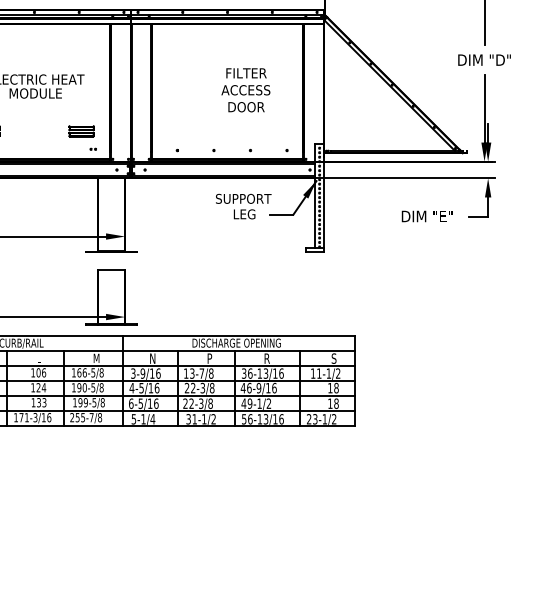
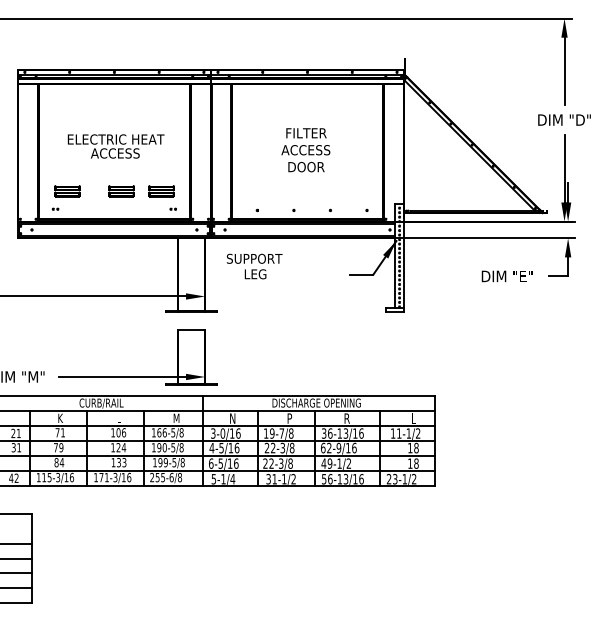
text: (245, 90) -> (305, 150), moved
text: (35, 93) -> (115, 153), MODULE -> ACCESS
part: (41, 131) -> (121, 191), added
text: (243, 206) -> (254, 266), moved
text: (333, 358) -> (413, 418), S -> L
text: (142, 373) -> (222, 433), 3-9/16 -> 3-0/16
text: (192, 373) -> (272, 433), 13-7/8 -> 19-7/8
text: (245, 387) -> (325, 447), 46-9/16 -> 62-9/16
text: (91, 417) -> (171, 477), 255-7/8 -> 255-6/8

